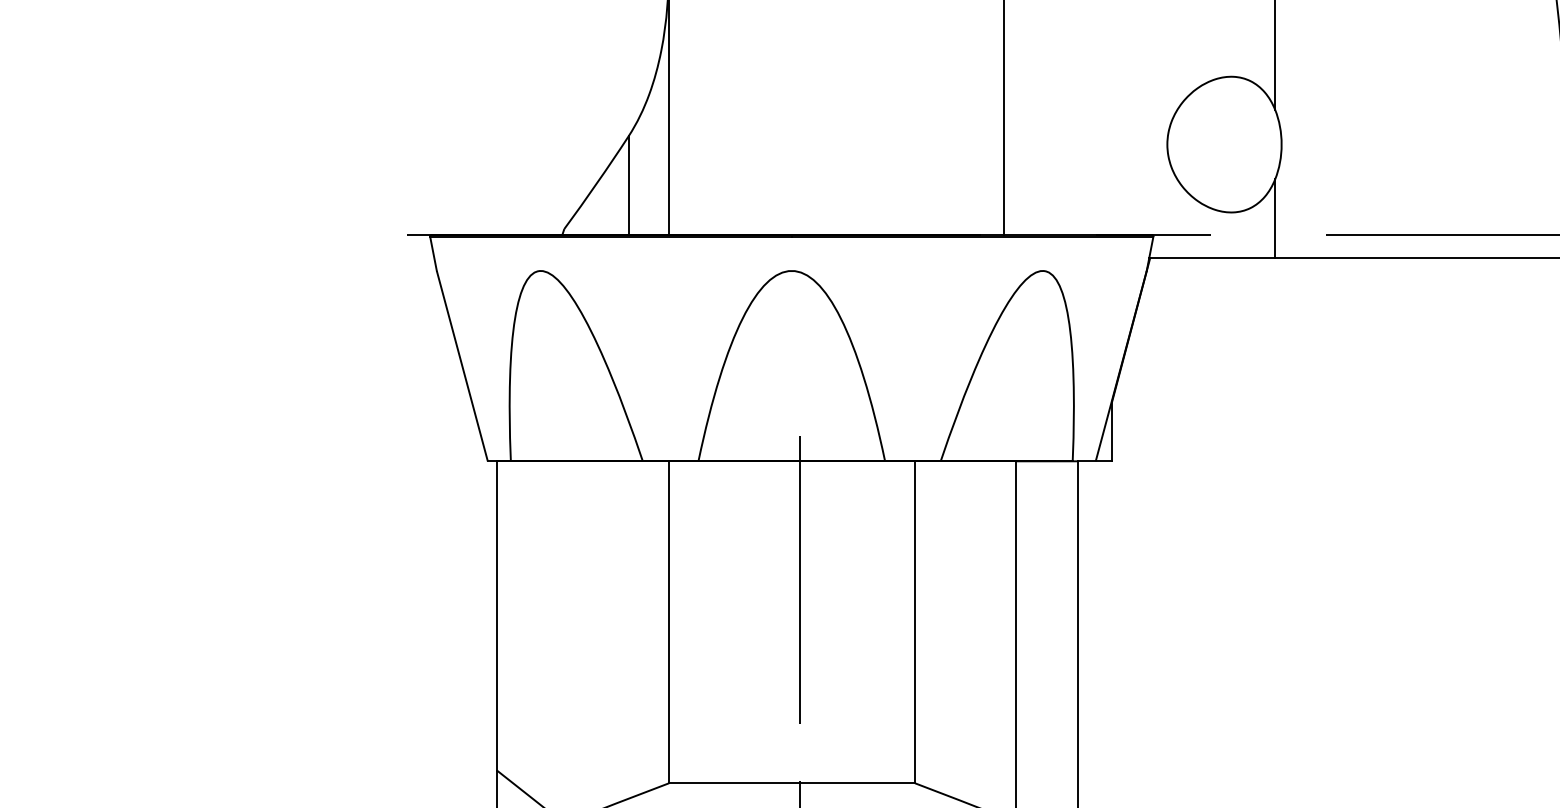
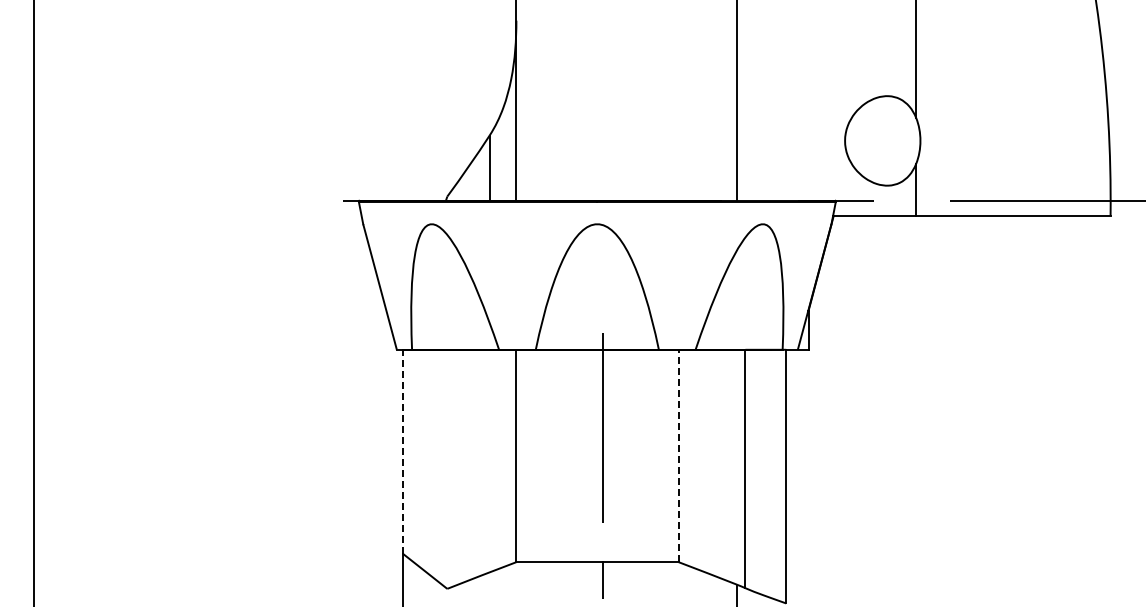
line: (496, 615) -> (402, 451), solid -> dashed
line: (914, 621) -> (678, 455), solid -> dashed

